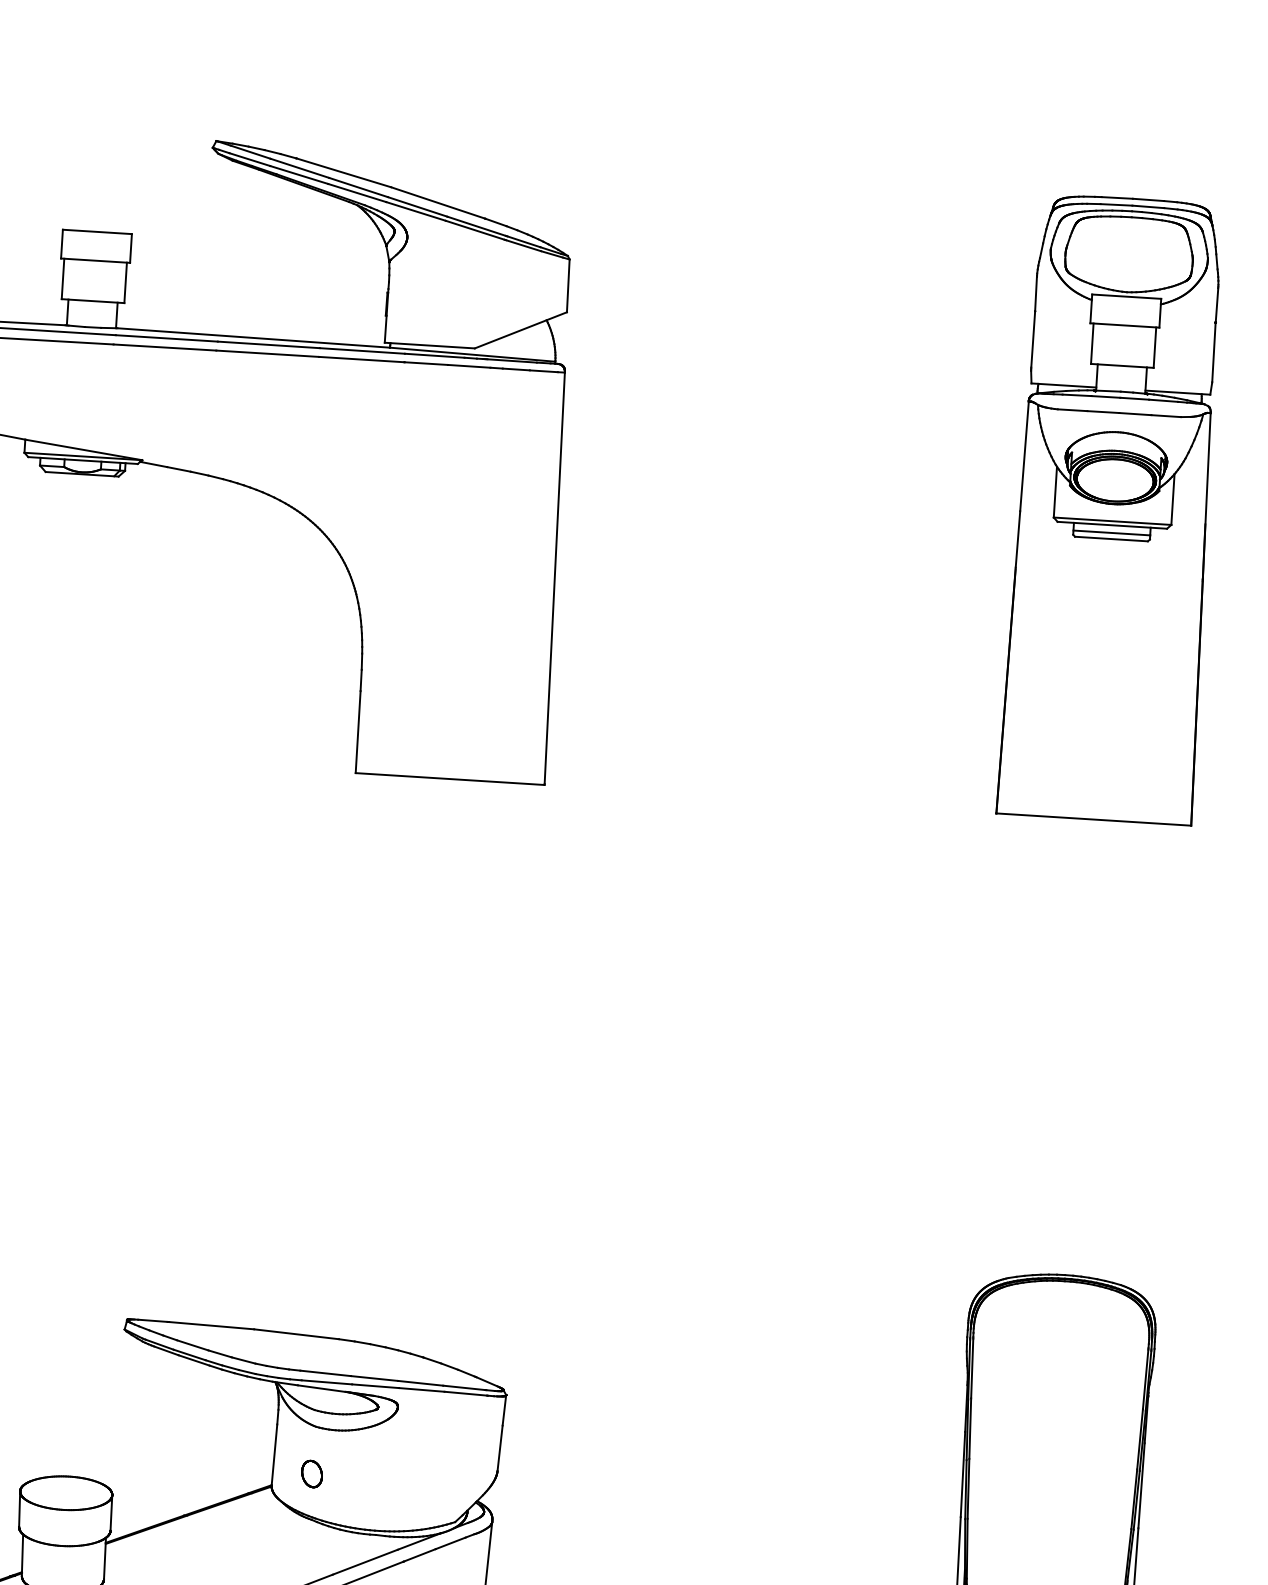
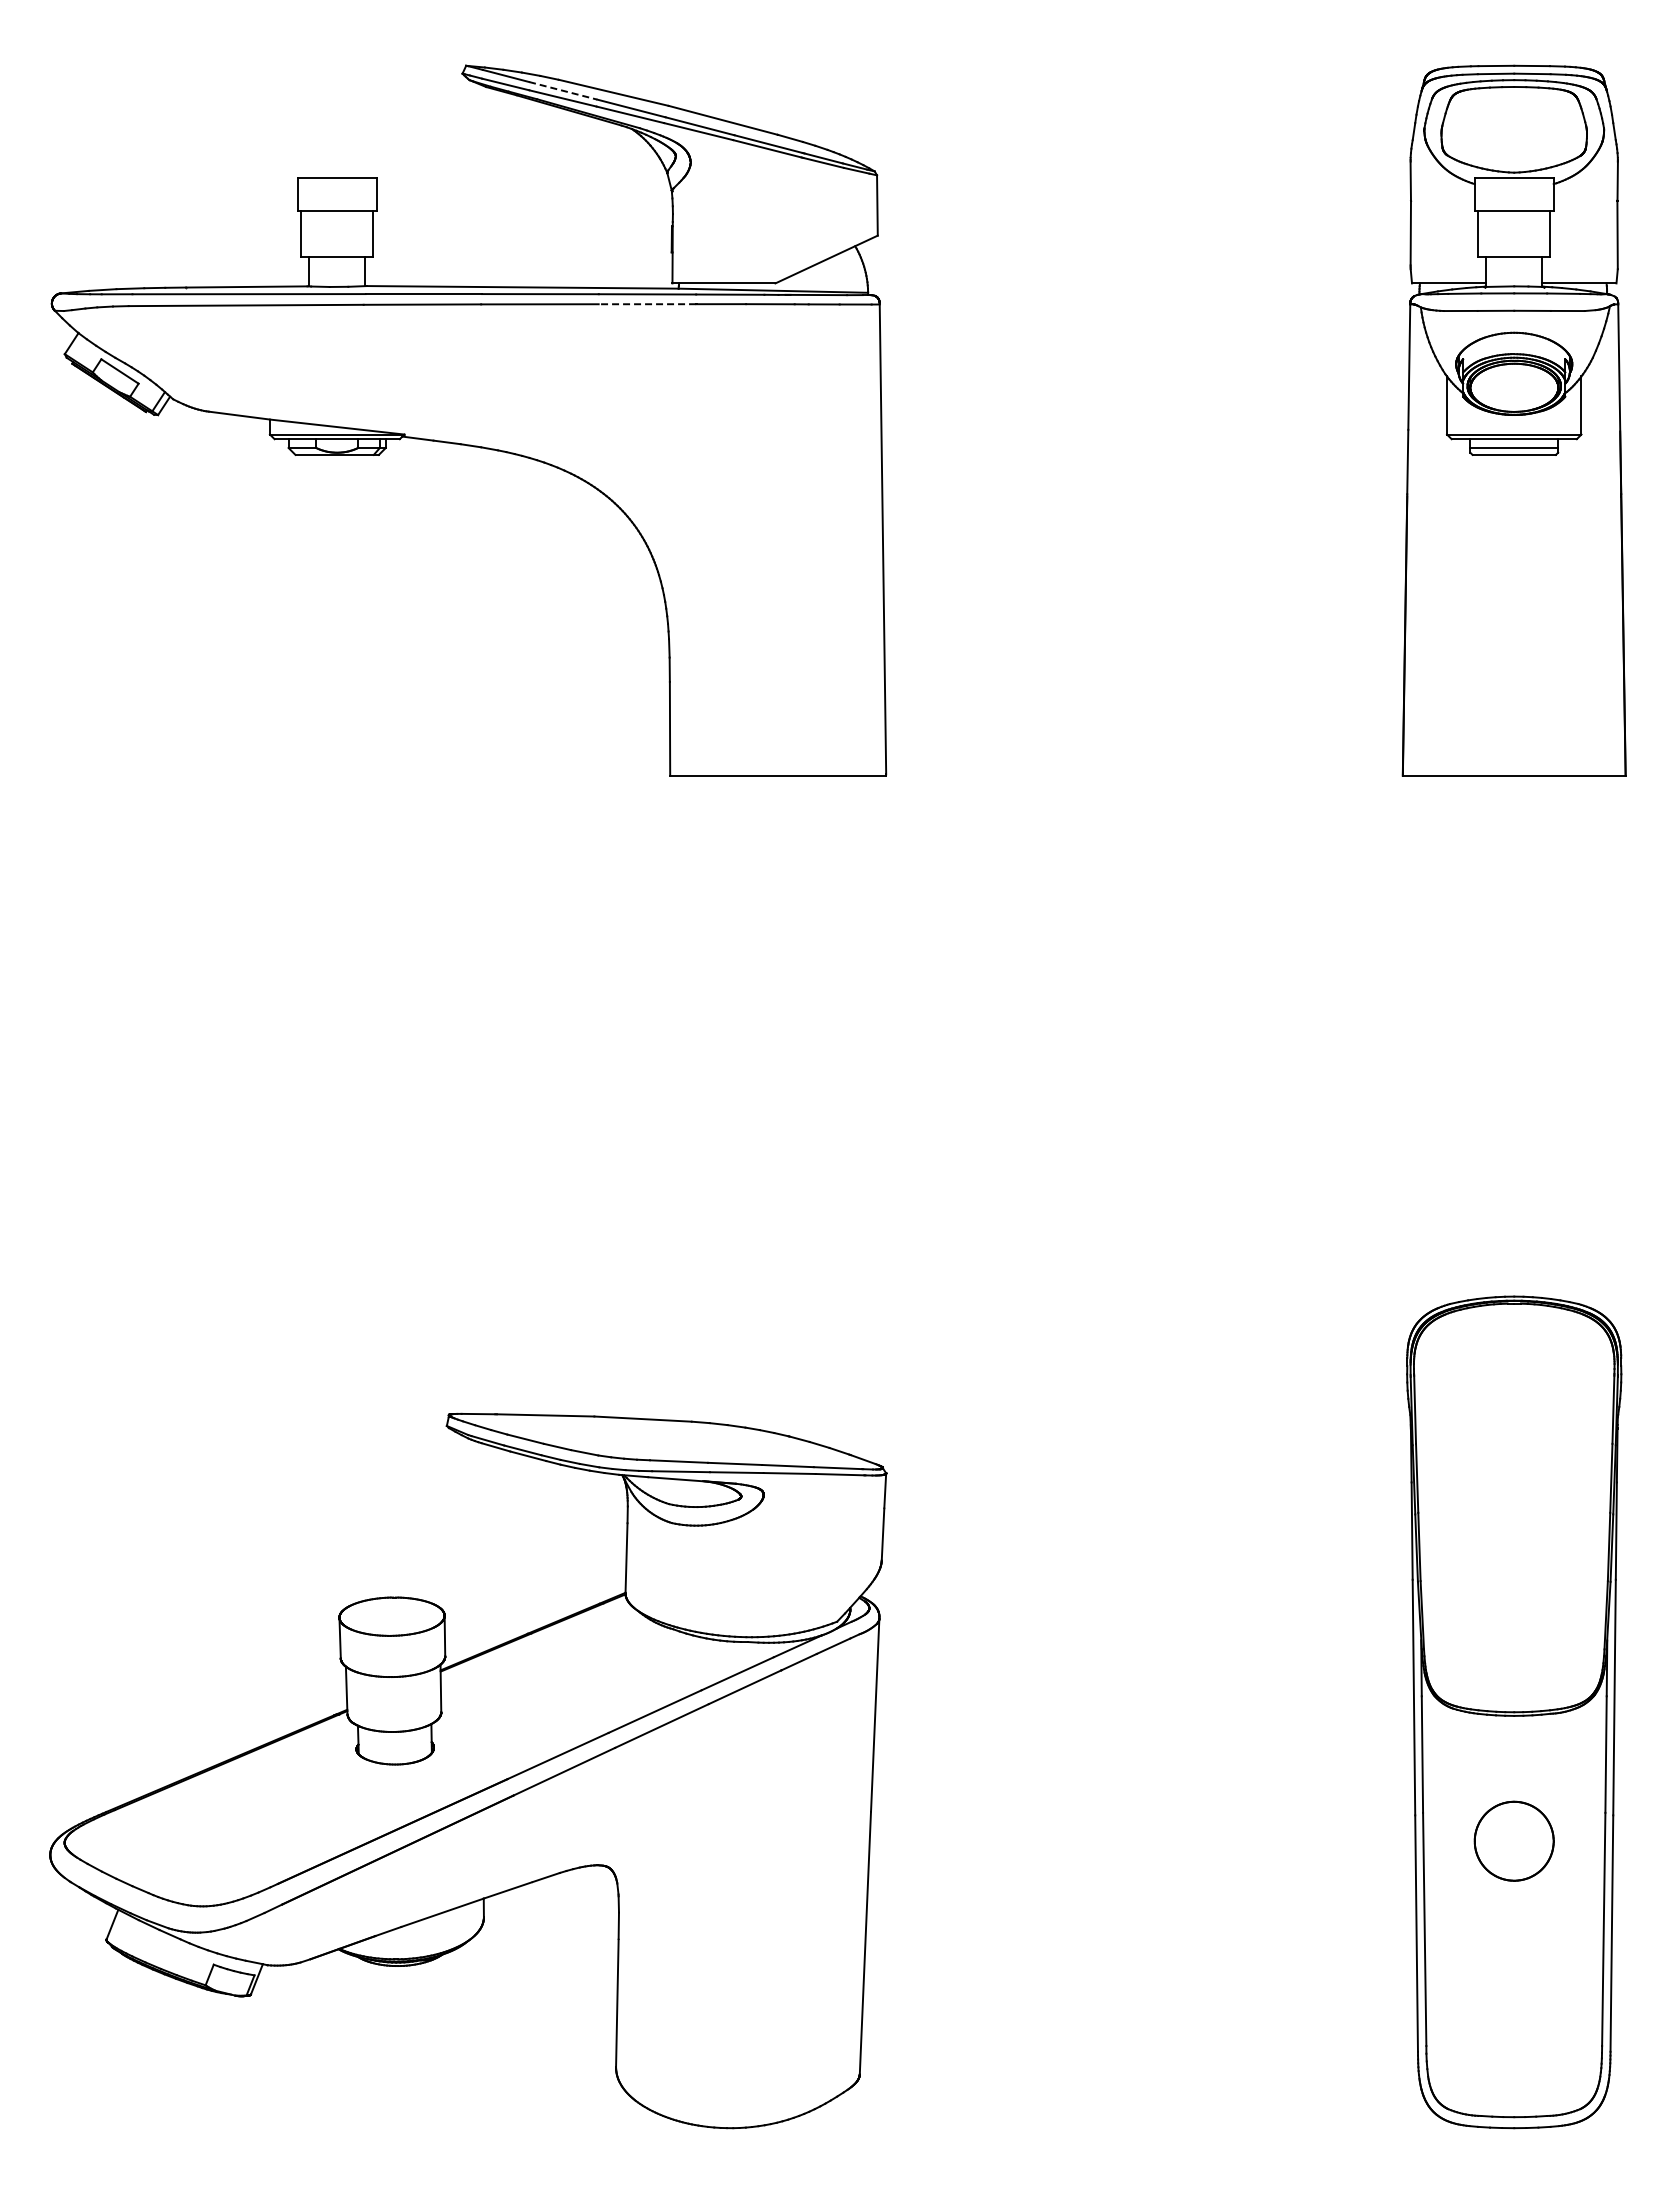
line: (300, 168) -> (563, 90), solid -> dashed
line: (361, 359) -> (647, 304), solid -> dashed
part: (311, 1474) -> (670, 1577), removed

